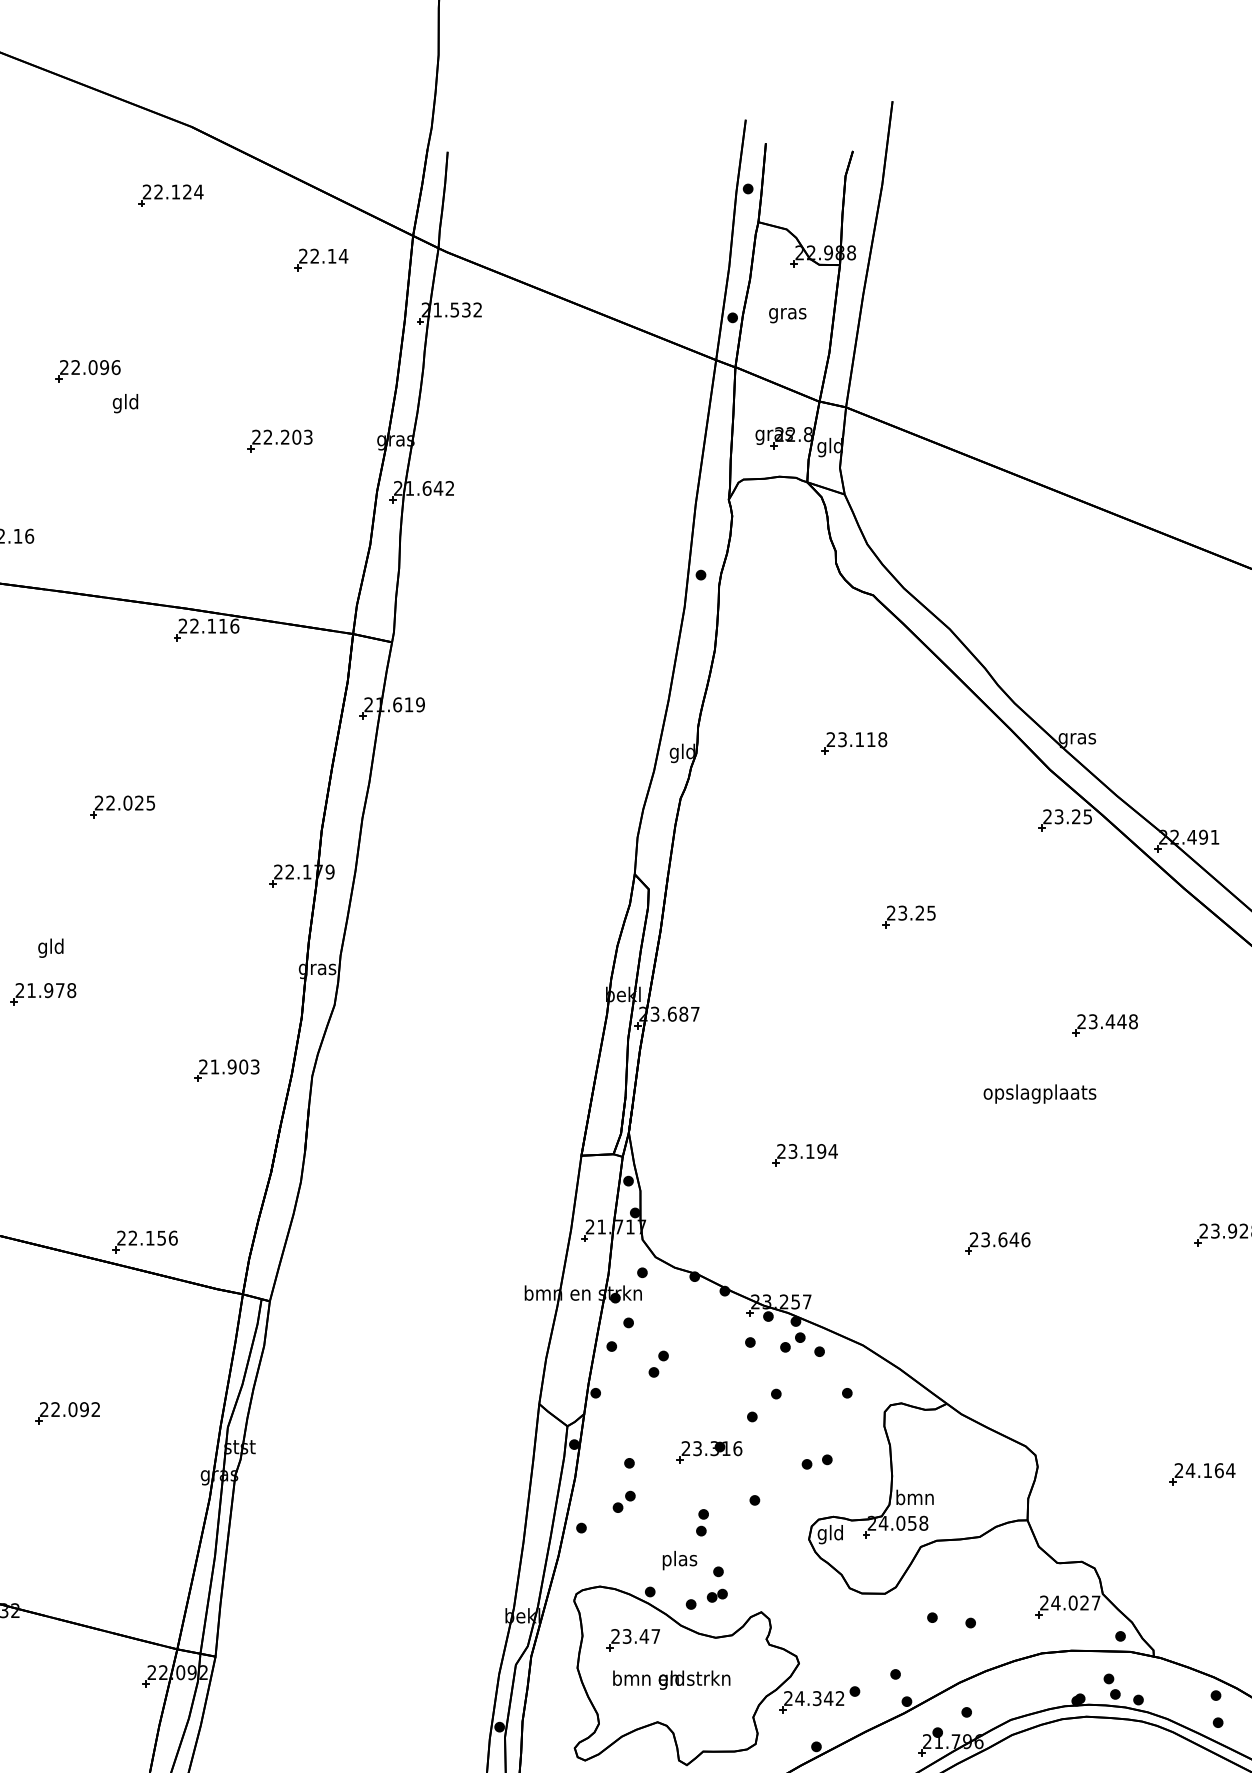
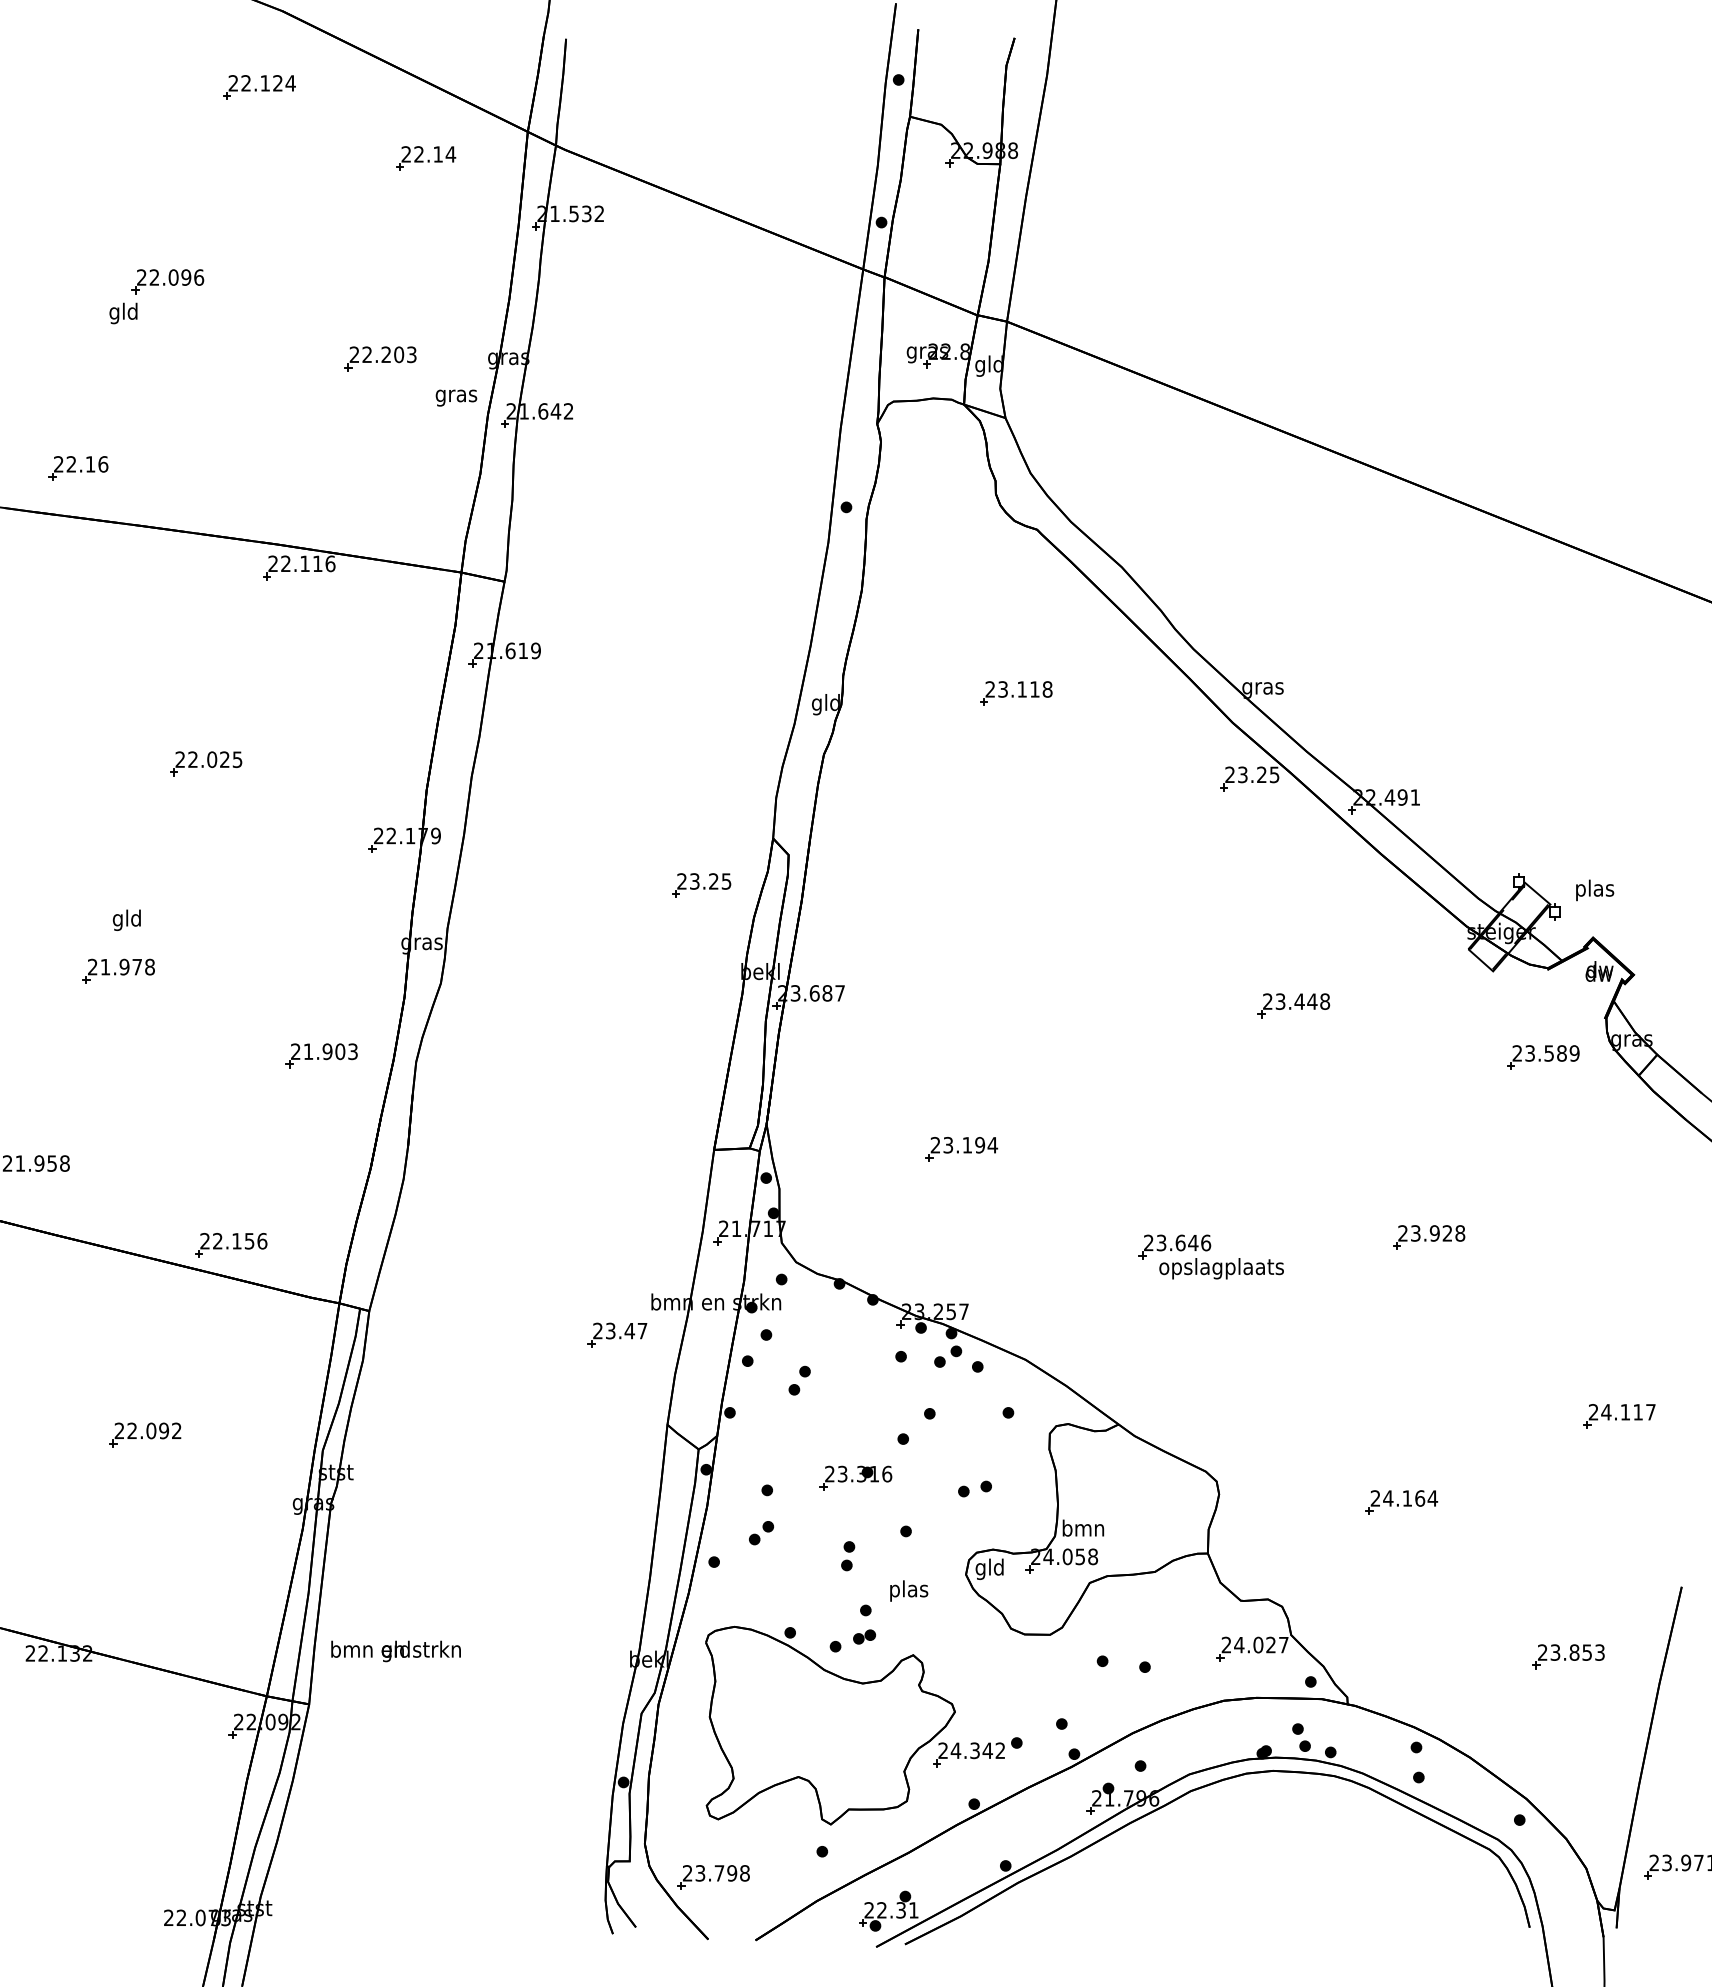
text: (787, 315) -> (456, 397), moved
text: (125, 403) -> (123, 313), moved
part: (908, 916) -> (701, 885), moved
text: (1039, 1093) -> (1221, 1268), moved
text: (680, 1560) -> (909, 1590), moved
part: (633, 1639) -> (617, 1334), moved
text: (671, 1680) -> (395, 1651), moved

